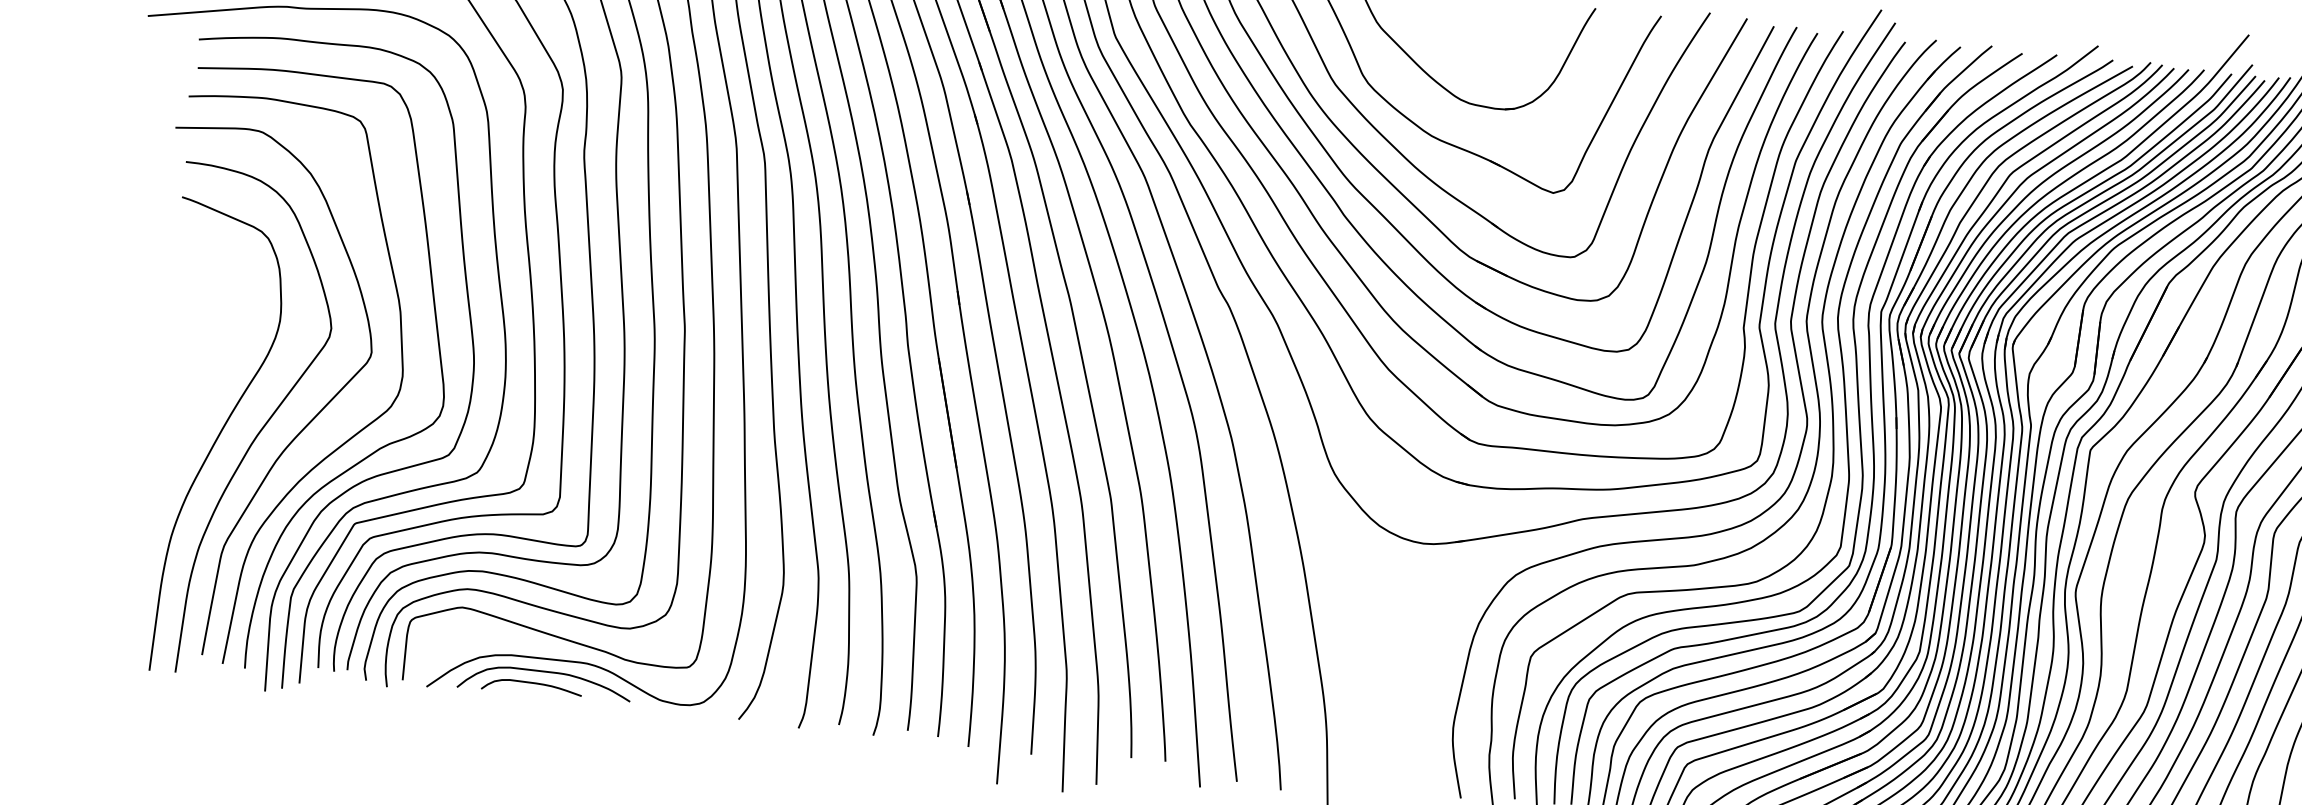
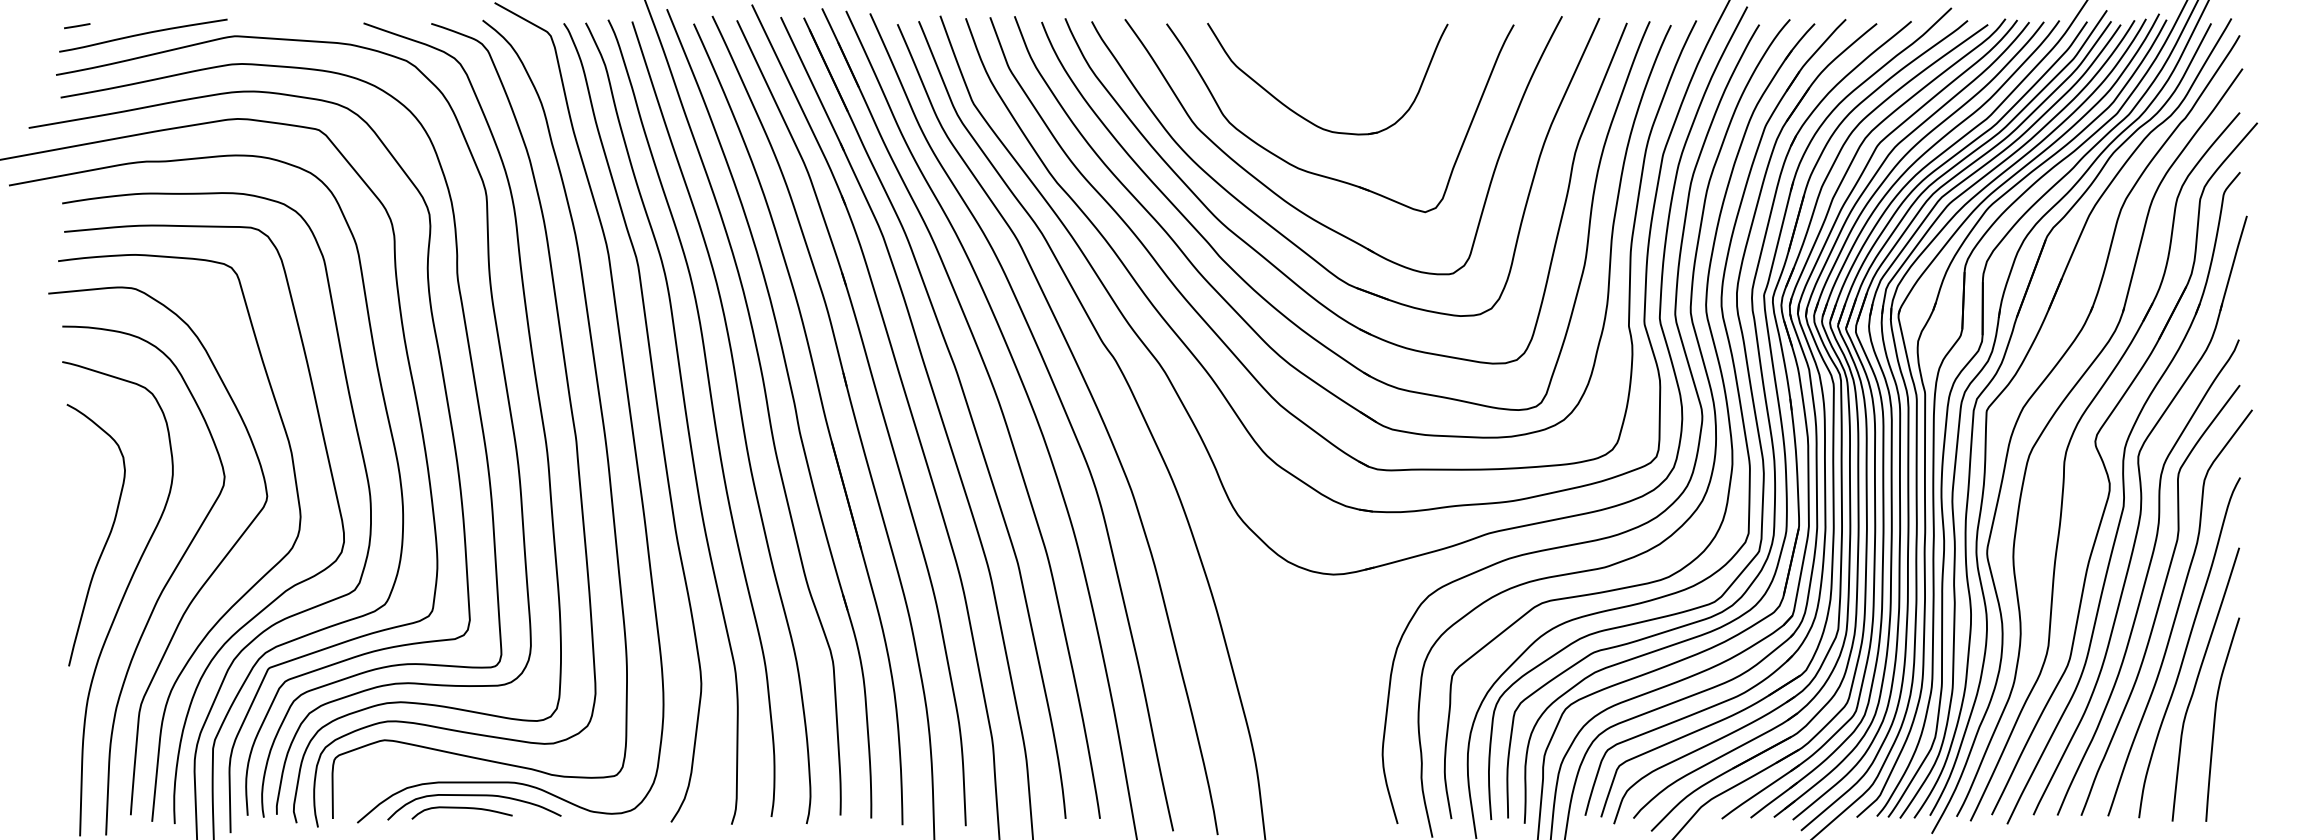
curve: (207, 378) -> (106, 539), added

